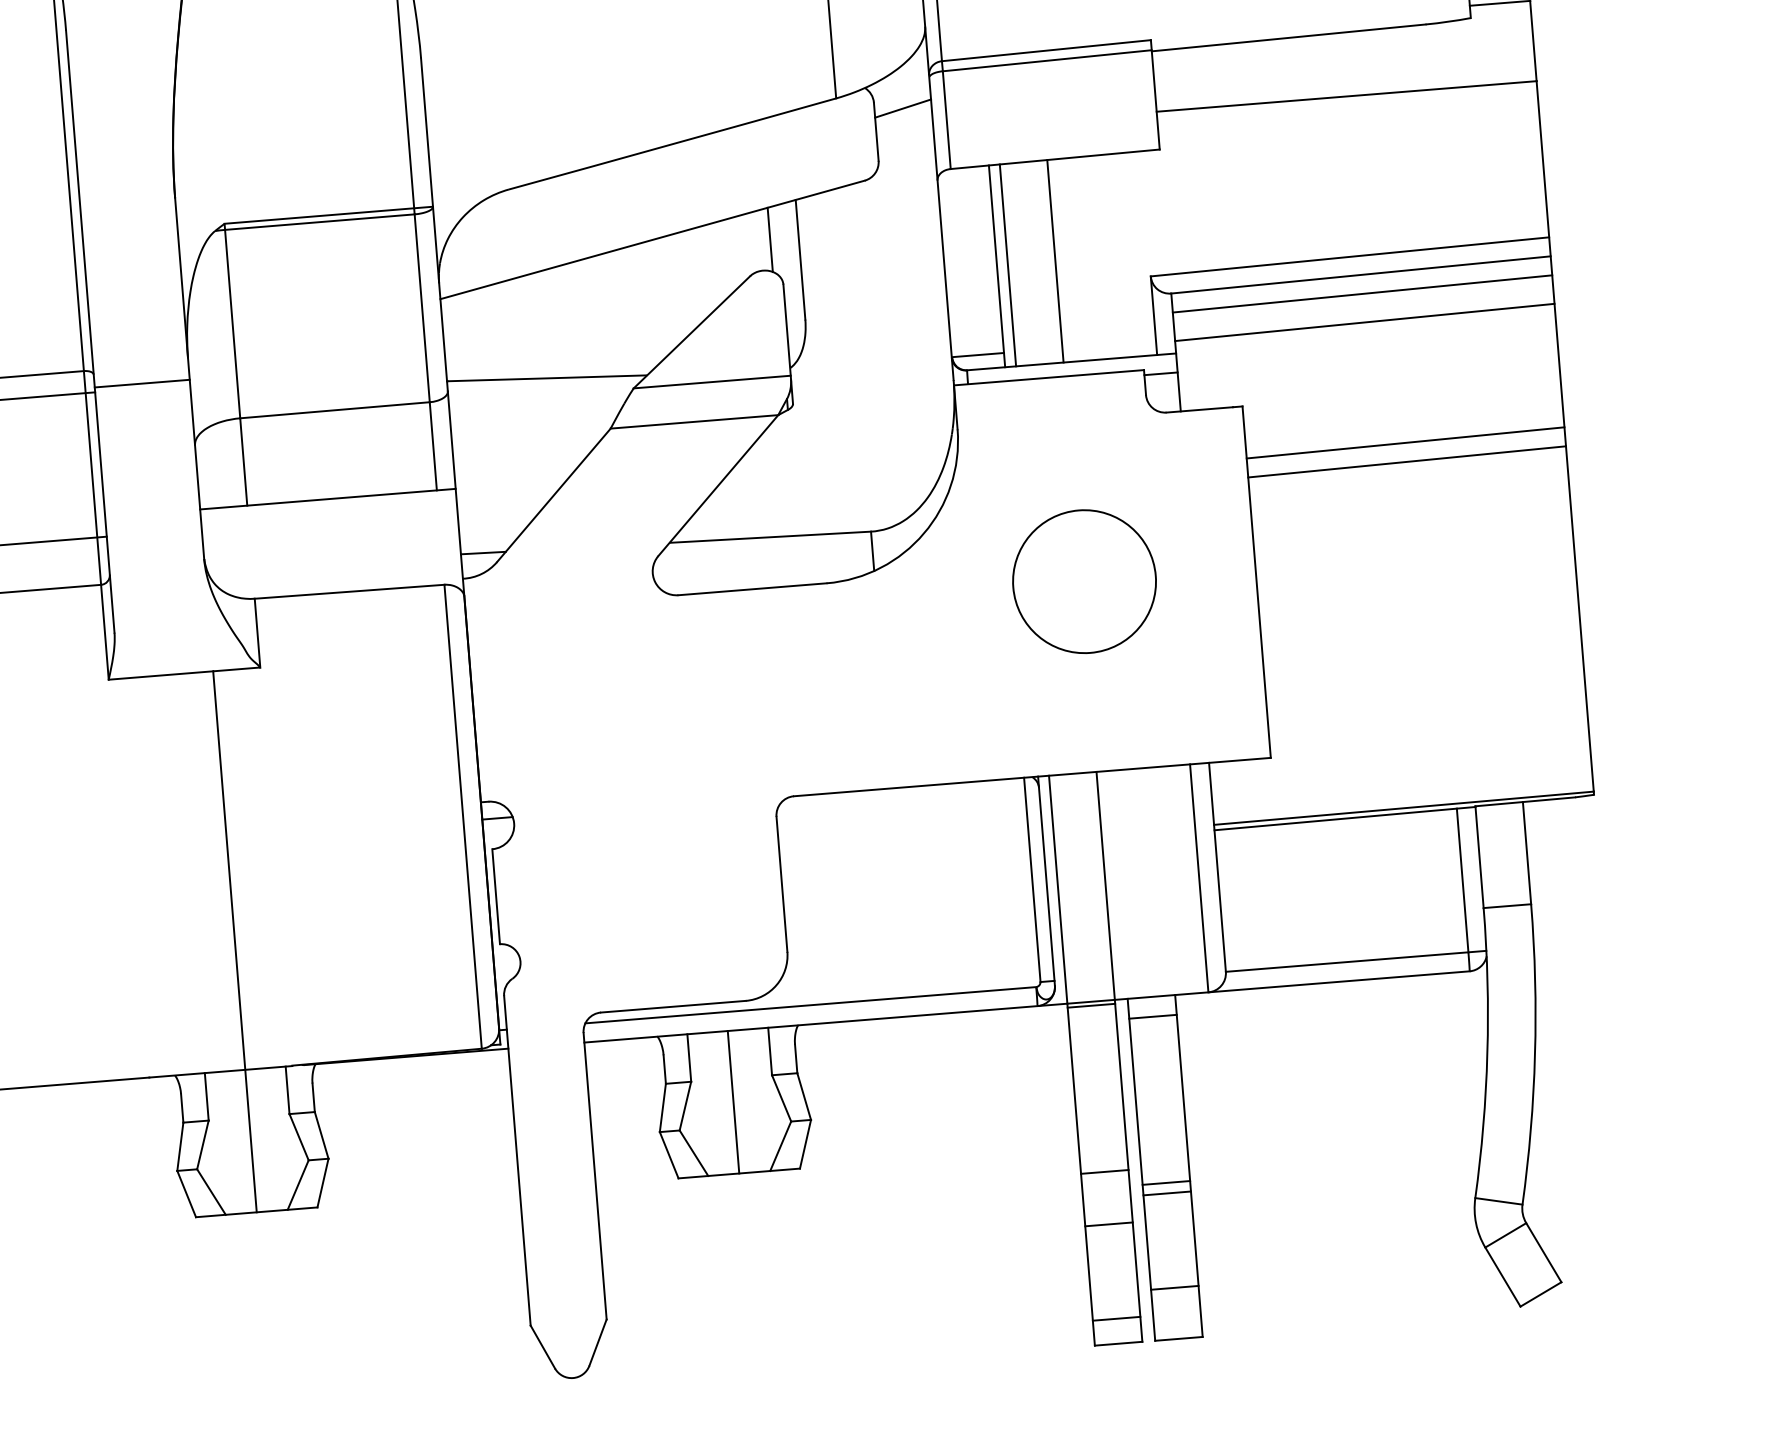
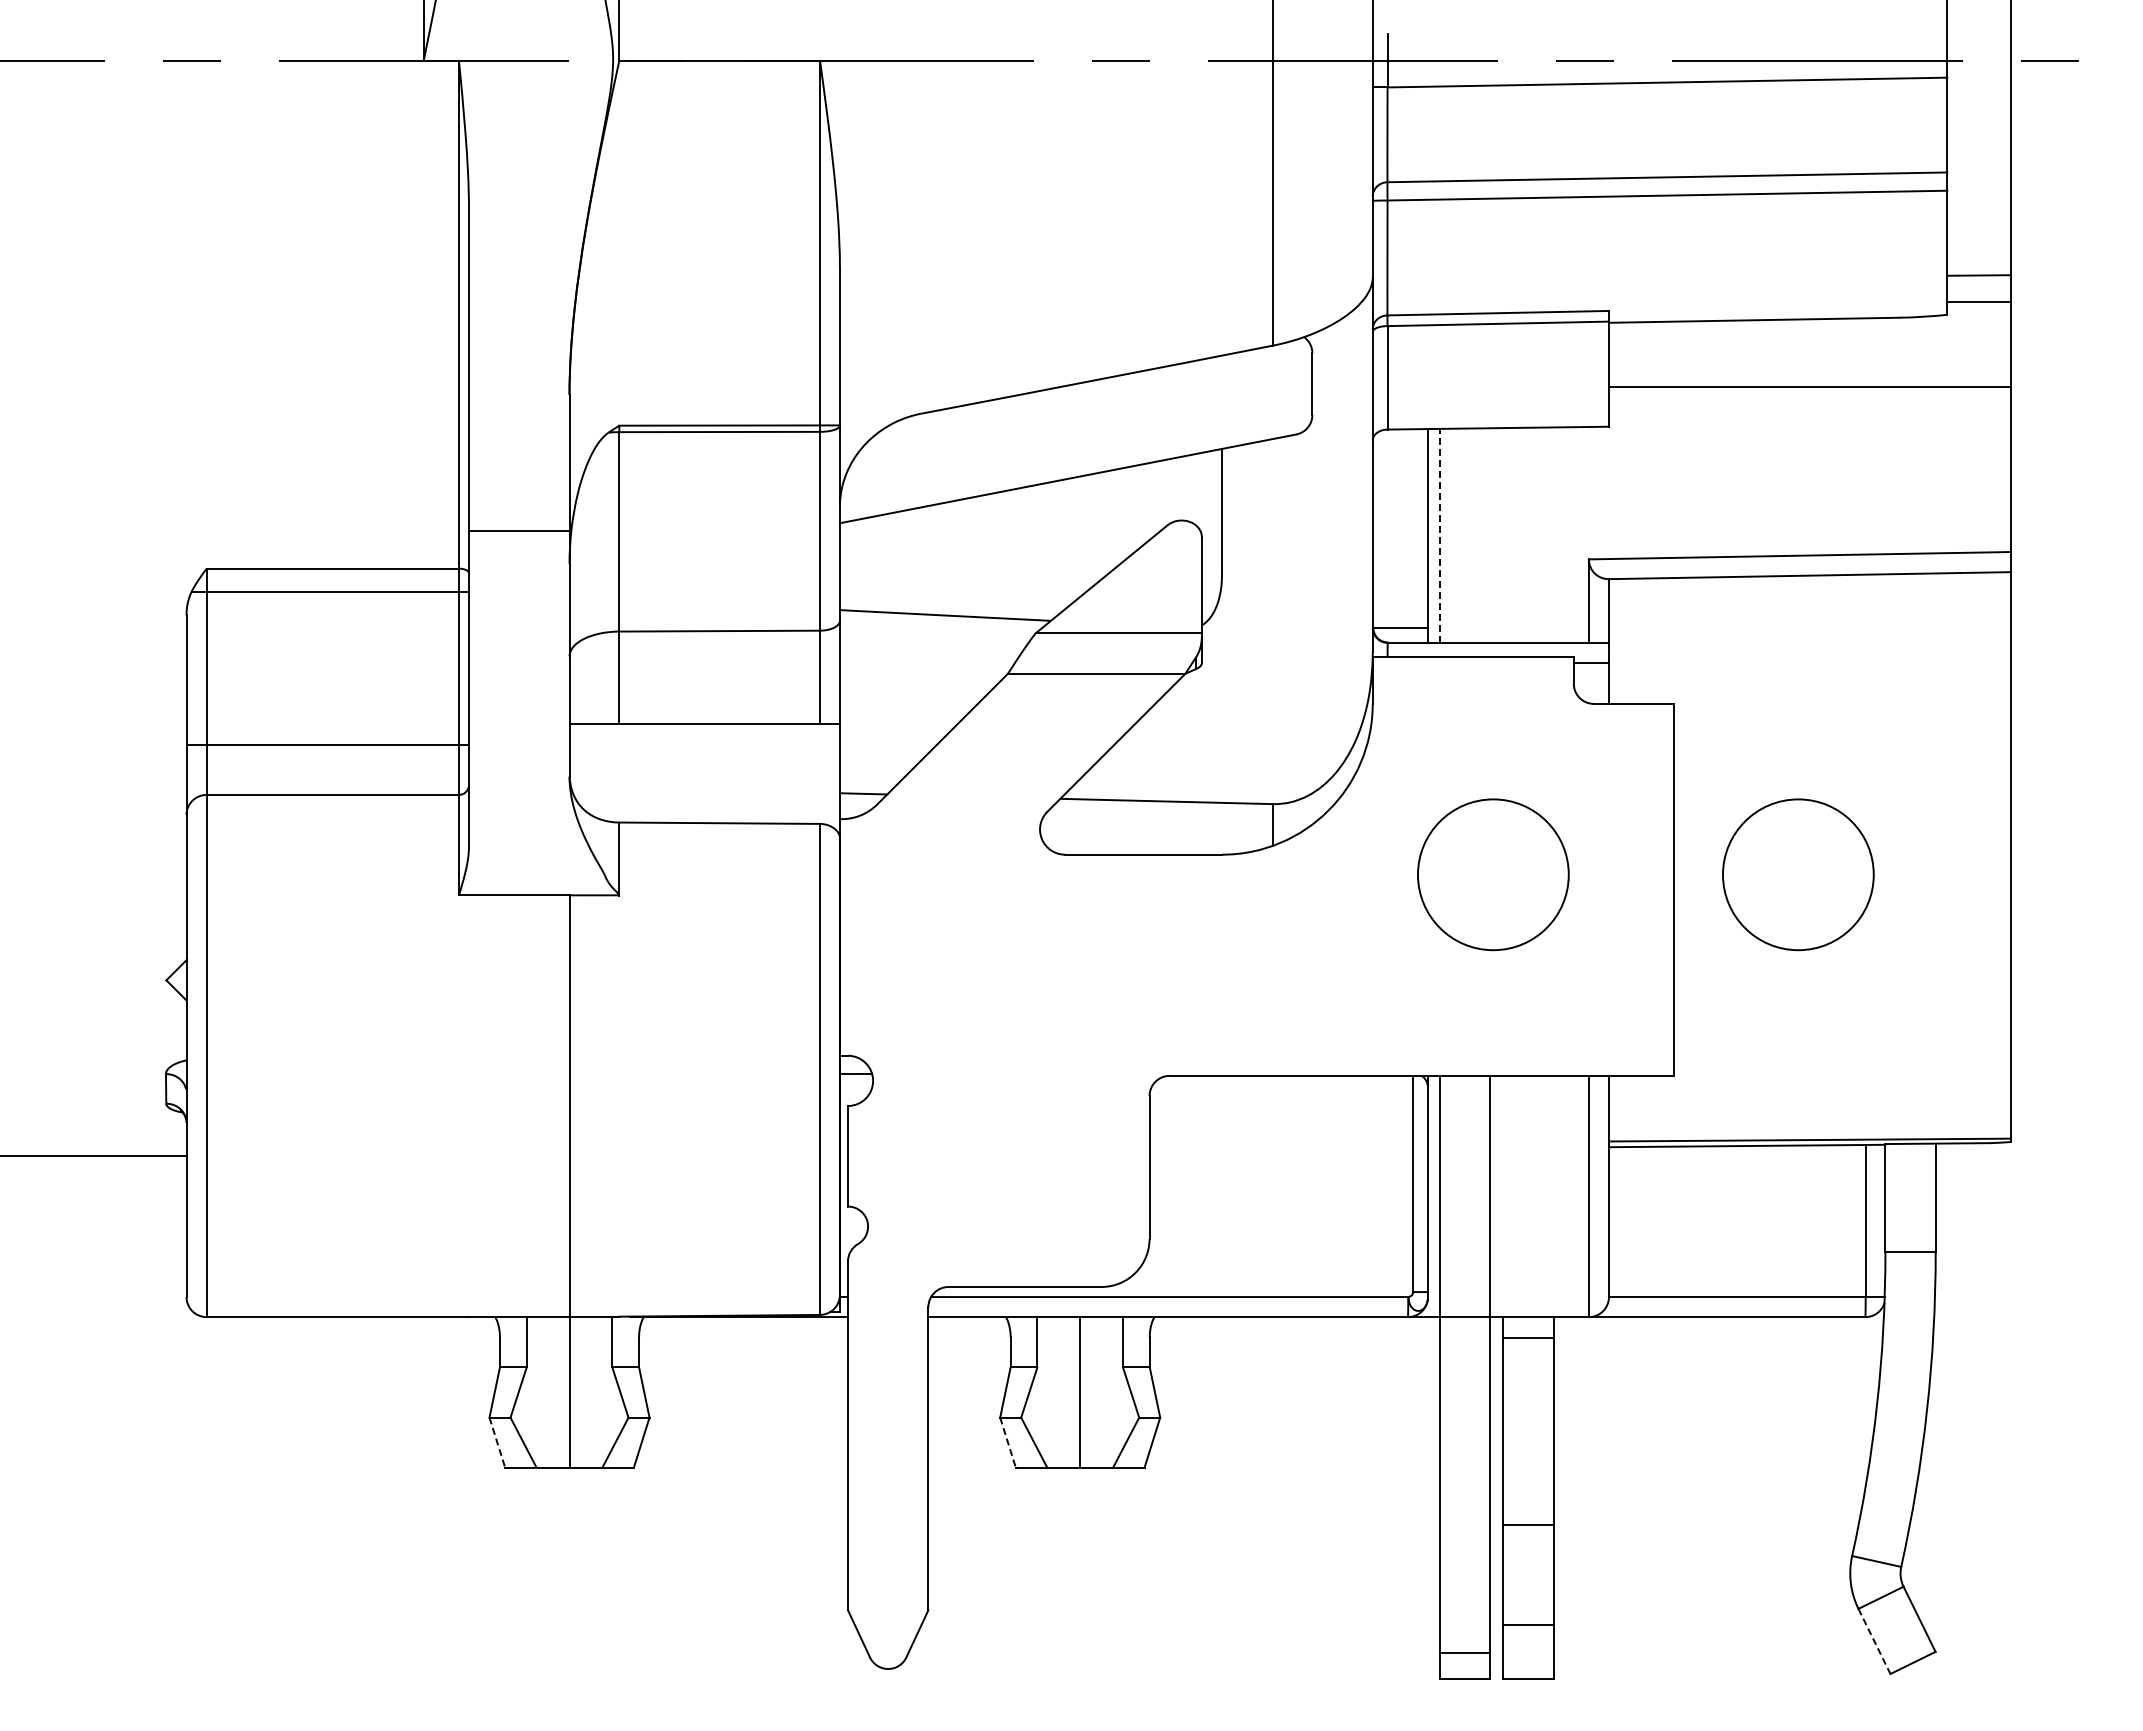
line: (902, 108) -> (1342, 361), removed
line: (769, 239) -> (1191, 488), removed
line: (1055, 261) -> (1489, 535), removed
line: (1007, 265) -> (1439, 535), solid -> dashed
line: (1362, 293) -> (1809, 595), removed
line: (1364, 322) -> (1809, 625), removed
line: (142, 383) -> (519, 530), moved
line: (1405, 442) -> (1842, 755), removed
line: (1406, 462) -> (1842, 776), removed
circle: (1372, 558) -> (1798, 874), added
line: (1091, 1005) -> (1464, 1321), removed
line: (669, 1155) -> (1008, 1443), solid -> dashed
line: (1104, 1172) -> (1464, 1497), removed
line: (1166, 1182) -> (1528, 1513), removed
line: (186, 1194) -> (497, 1443), solid -> dashed
line: (1108, 1224) -> (1464, 1552), removed
line: (1502, 1277) -> (1874, 1641), solid -> dashed

